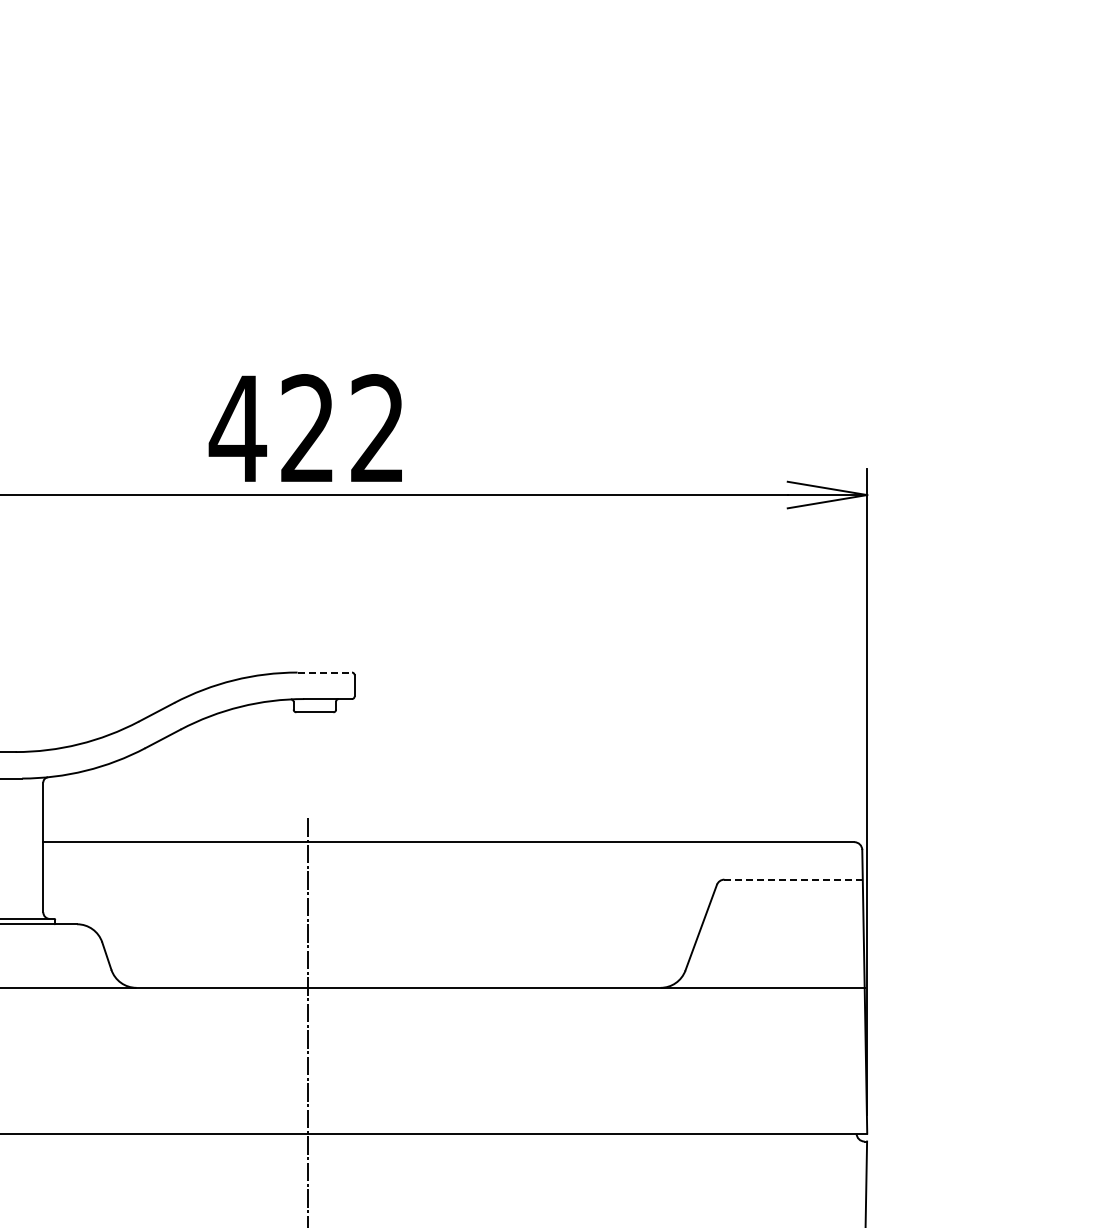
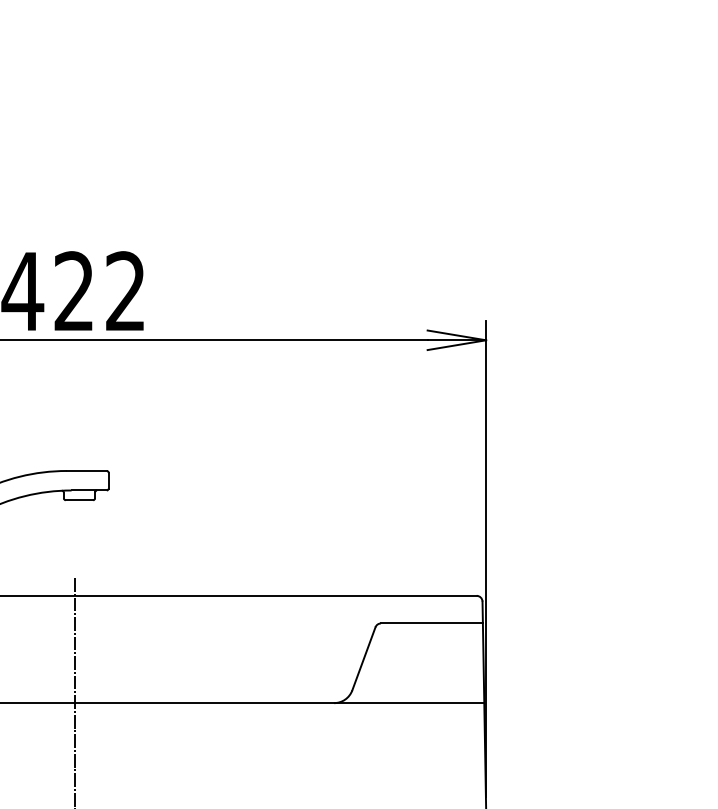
line: (325, 672) -> (87, 470), dashed -> solid
line: (793, 879) -> (431, 623), dashed -> solid

